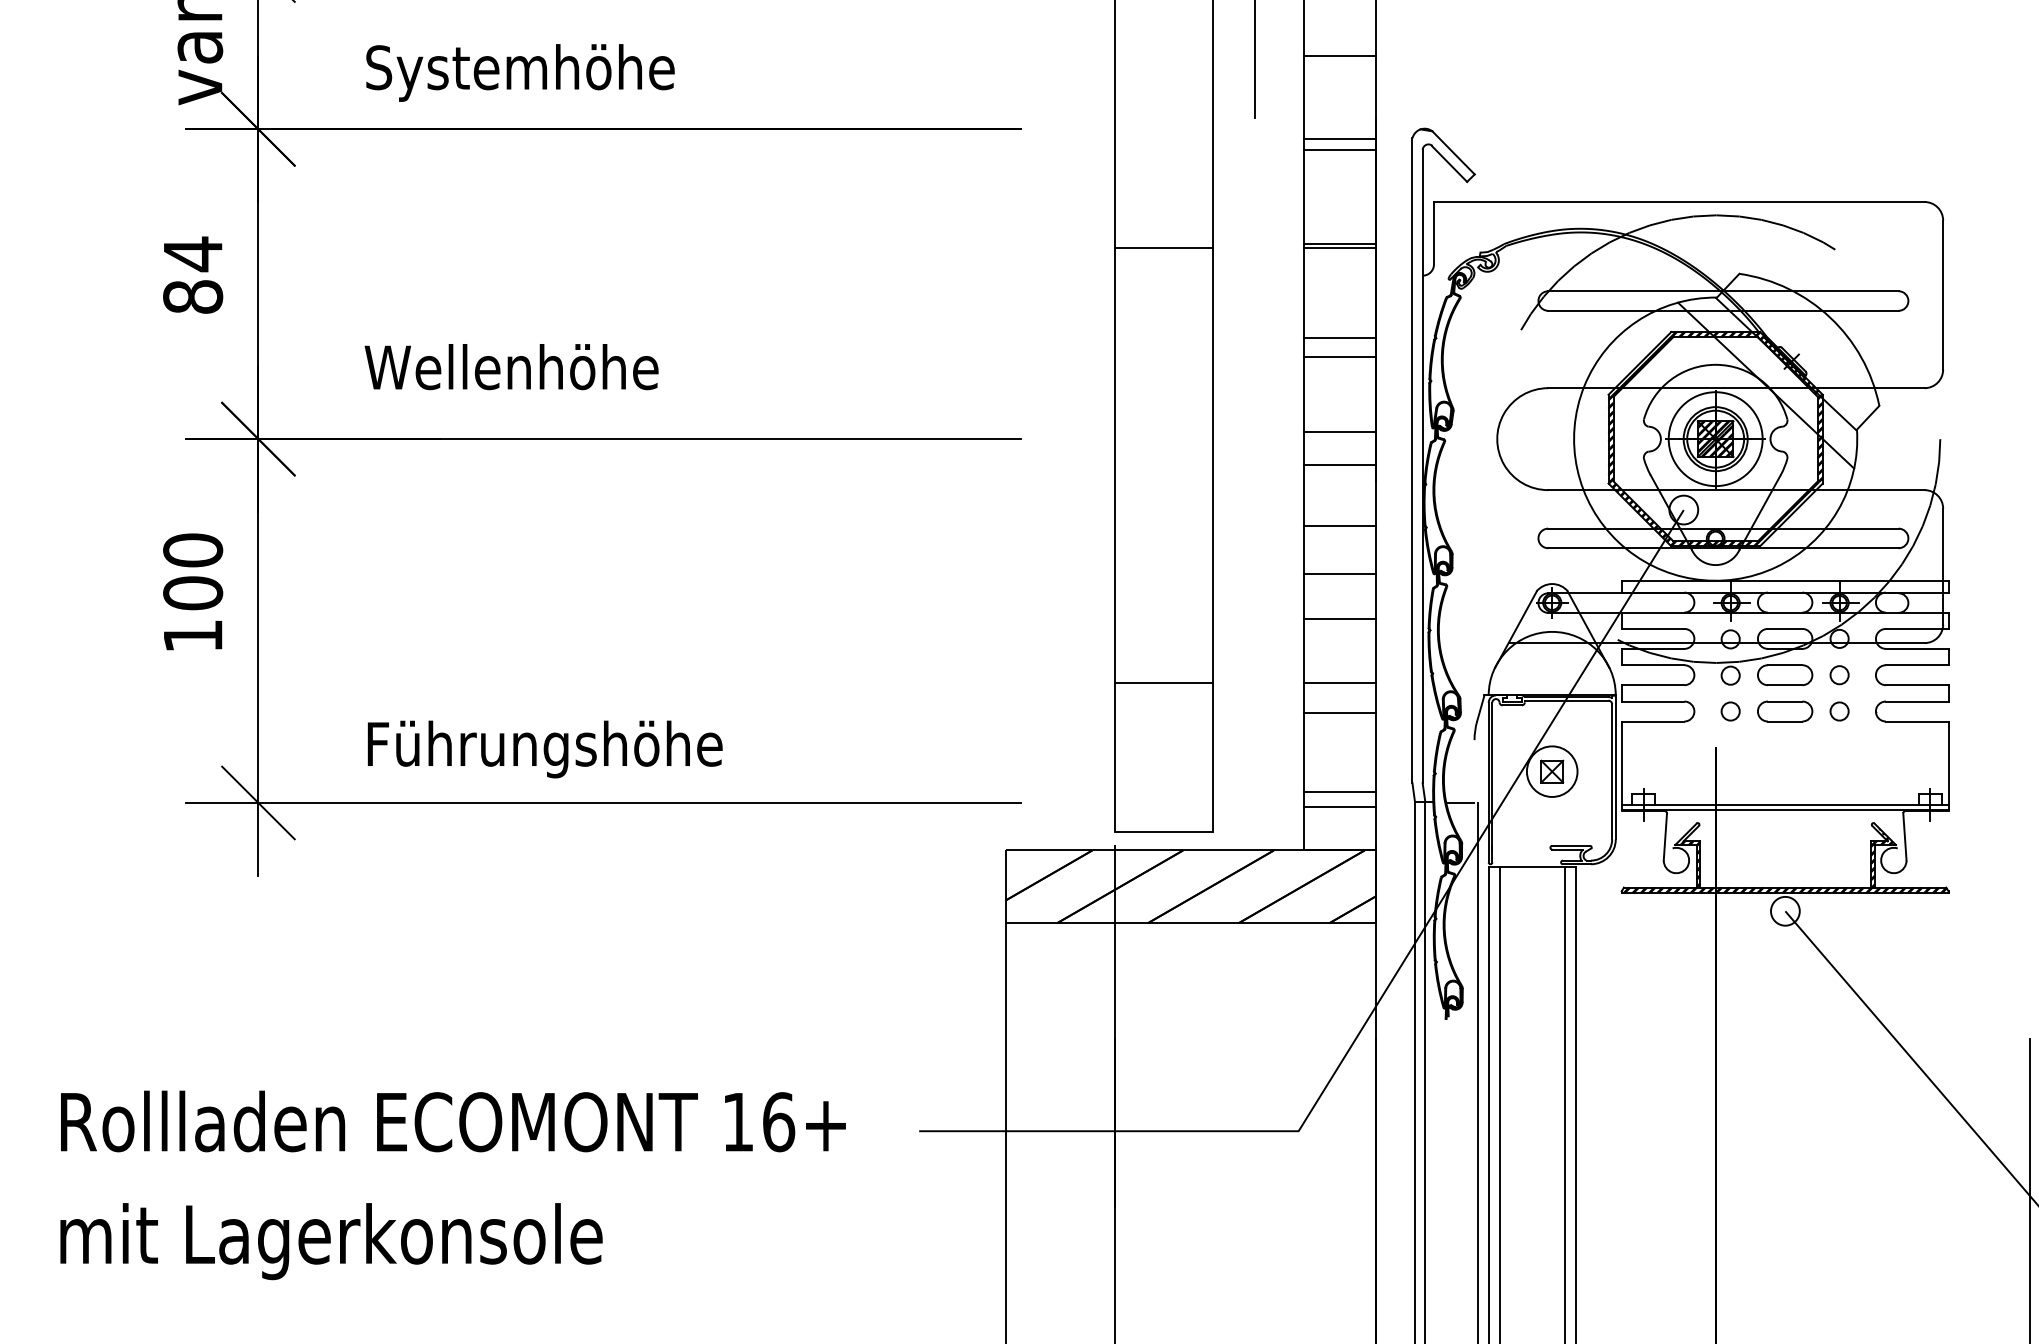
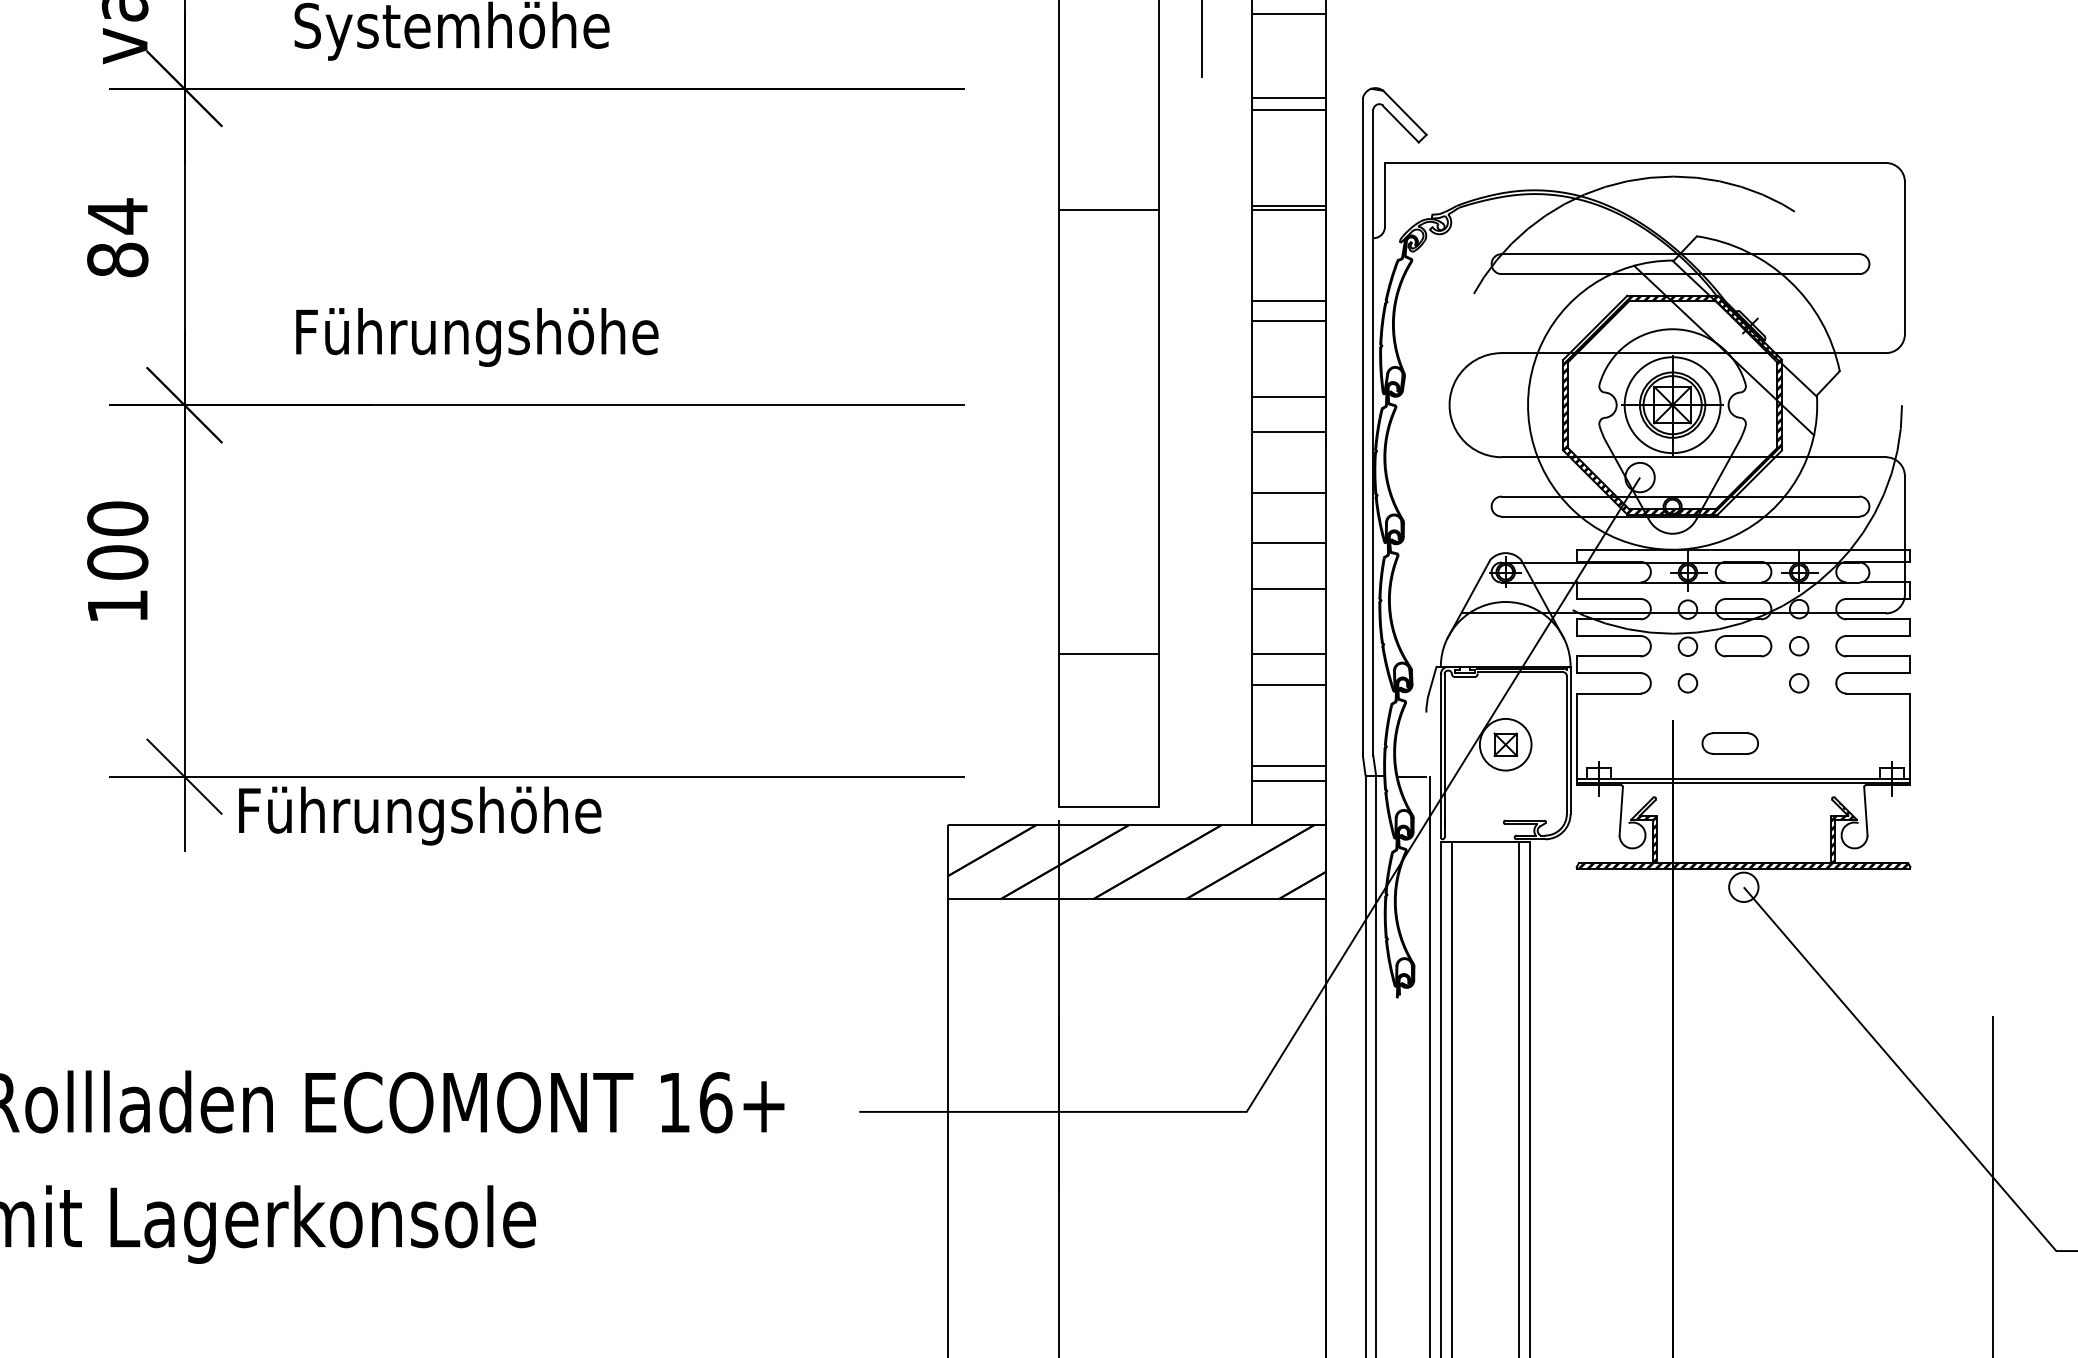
text: (543, 372) -> (475, 337), Wellenhöhe -> Führungshöhe
hatch: (1715, 439) -> (1672, 405), removed
part: (1785, 711) -> (1730, 743), moved
text: (544, 749) -> (419, 816), moved

